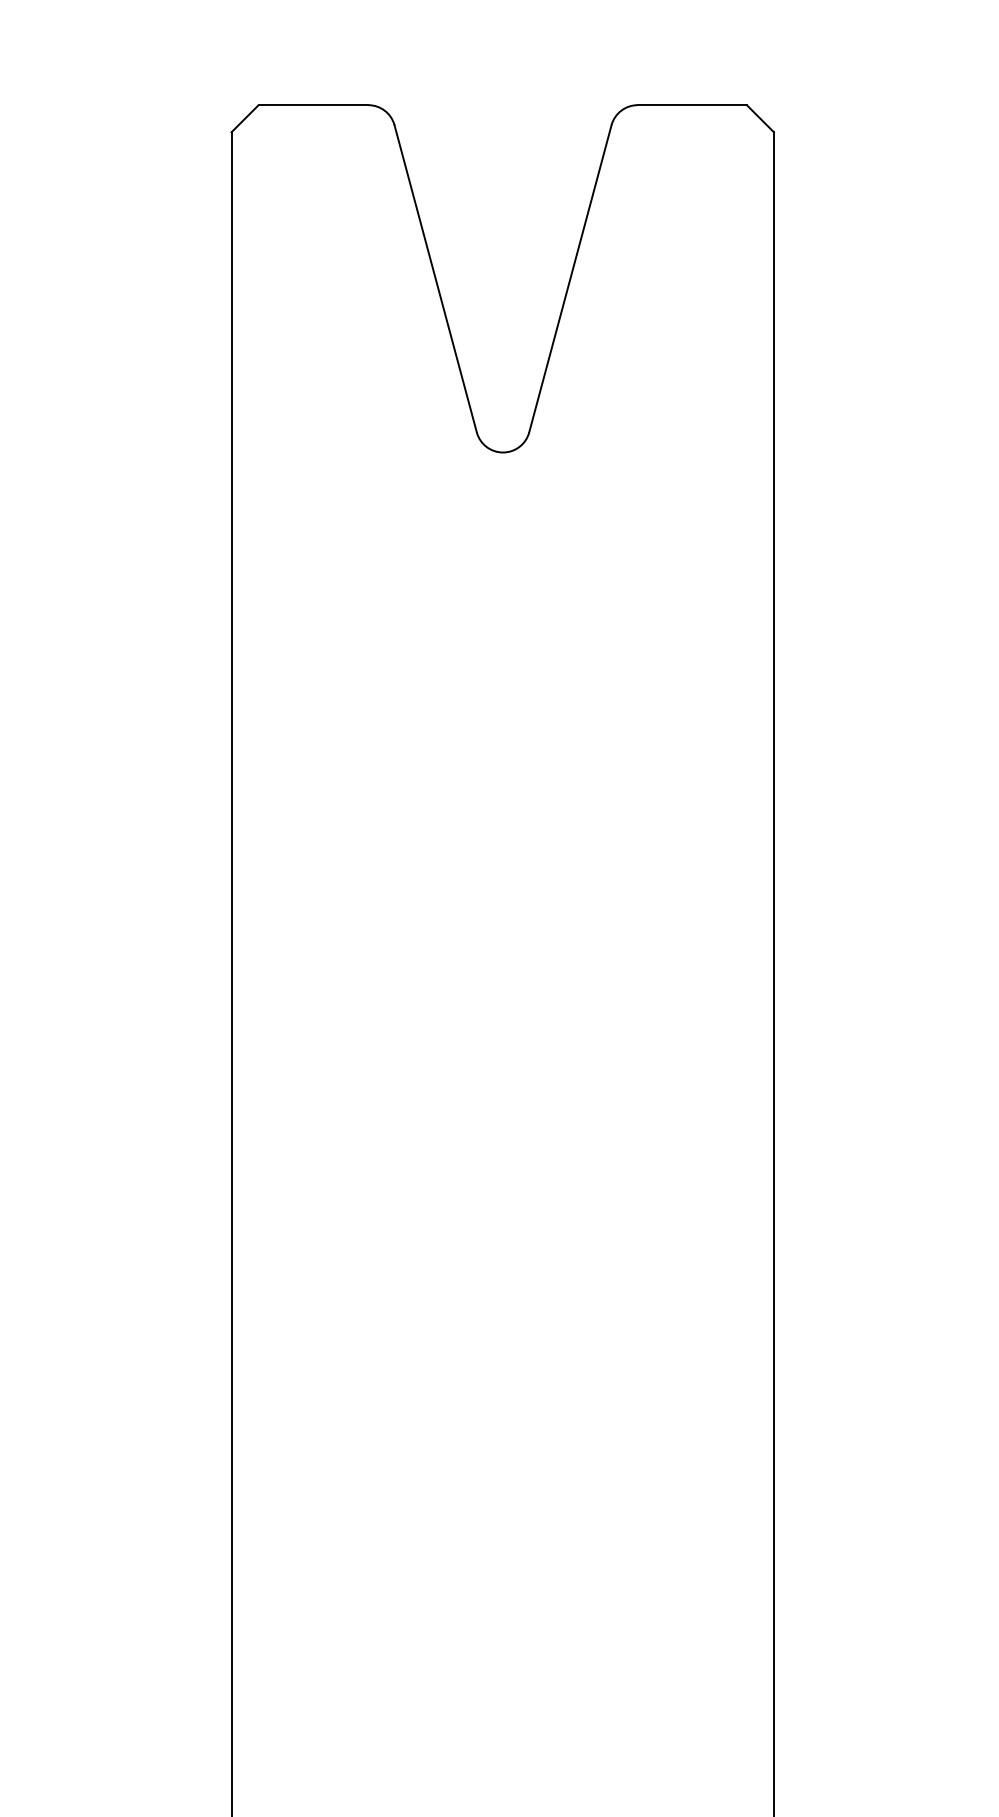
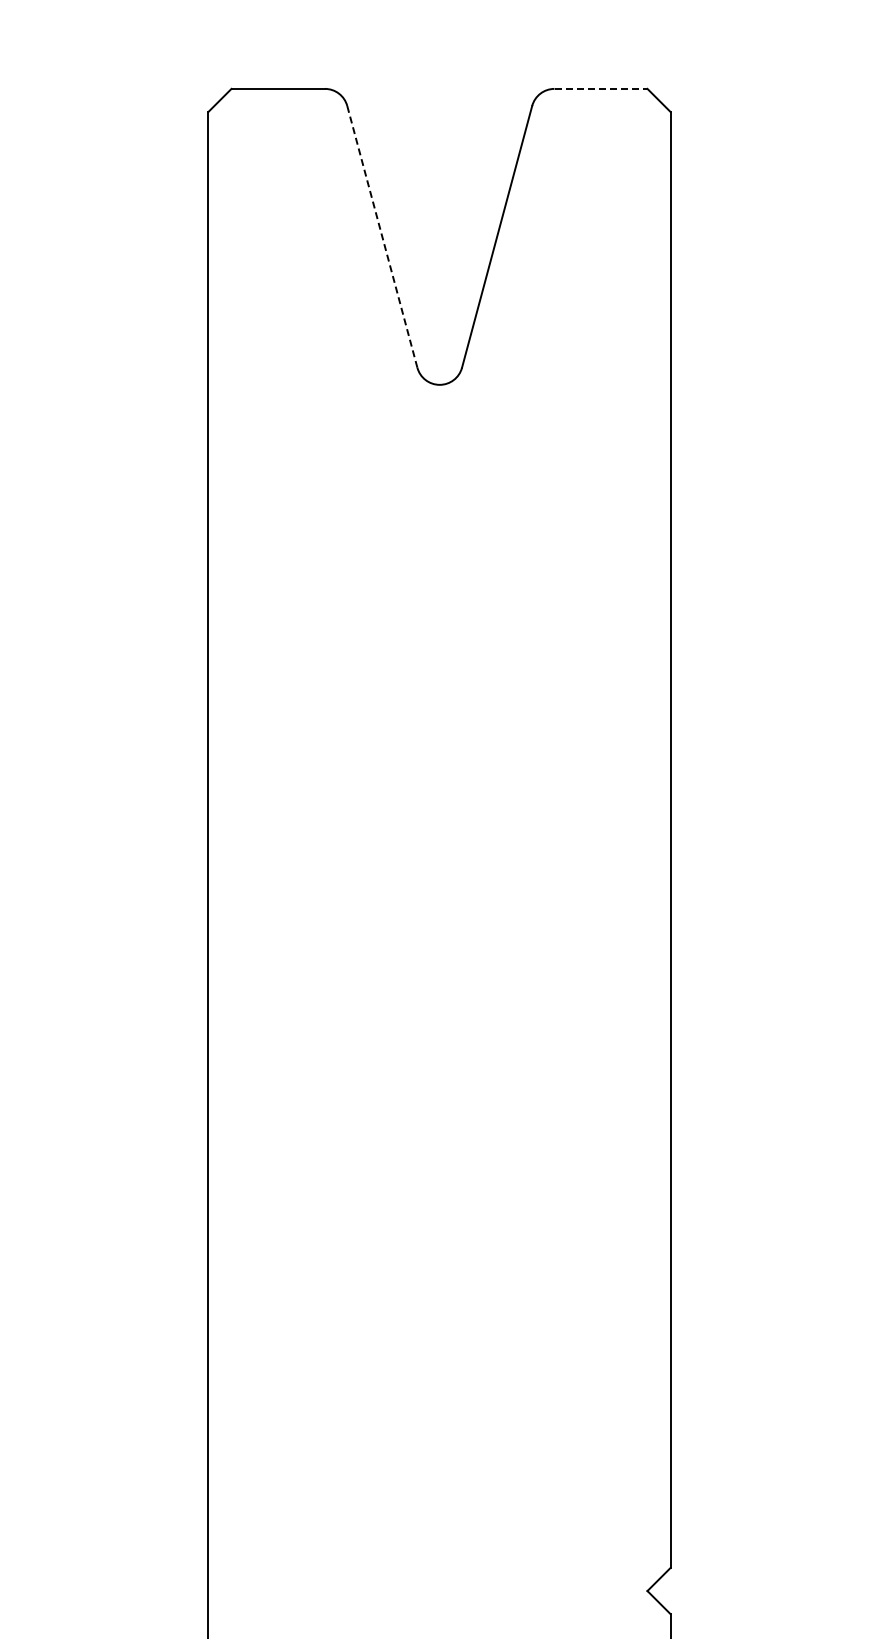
line: (692, 104) -> (601, 88), solid -> dashed
line: (435, 279) -> (382, 237), solid -> dashed

